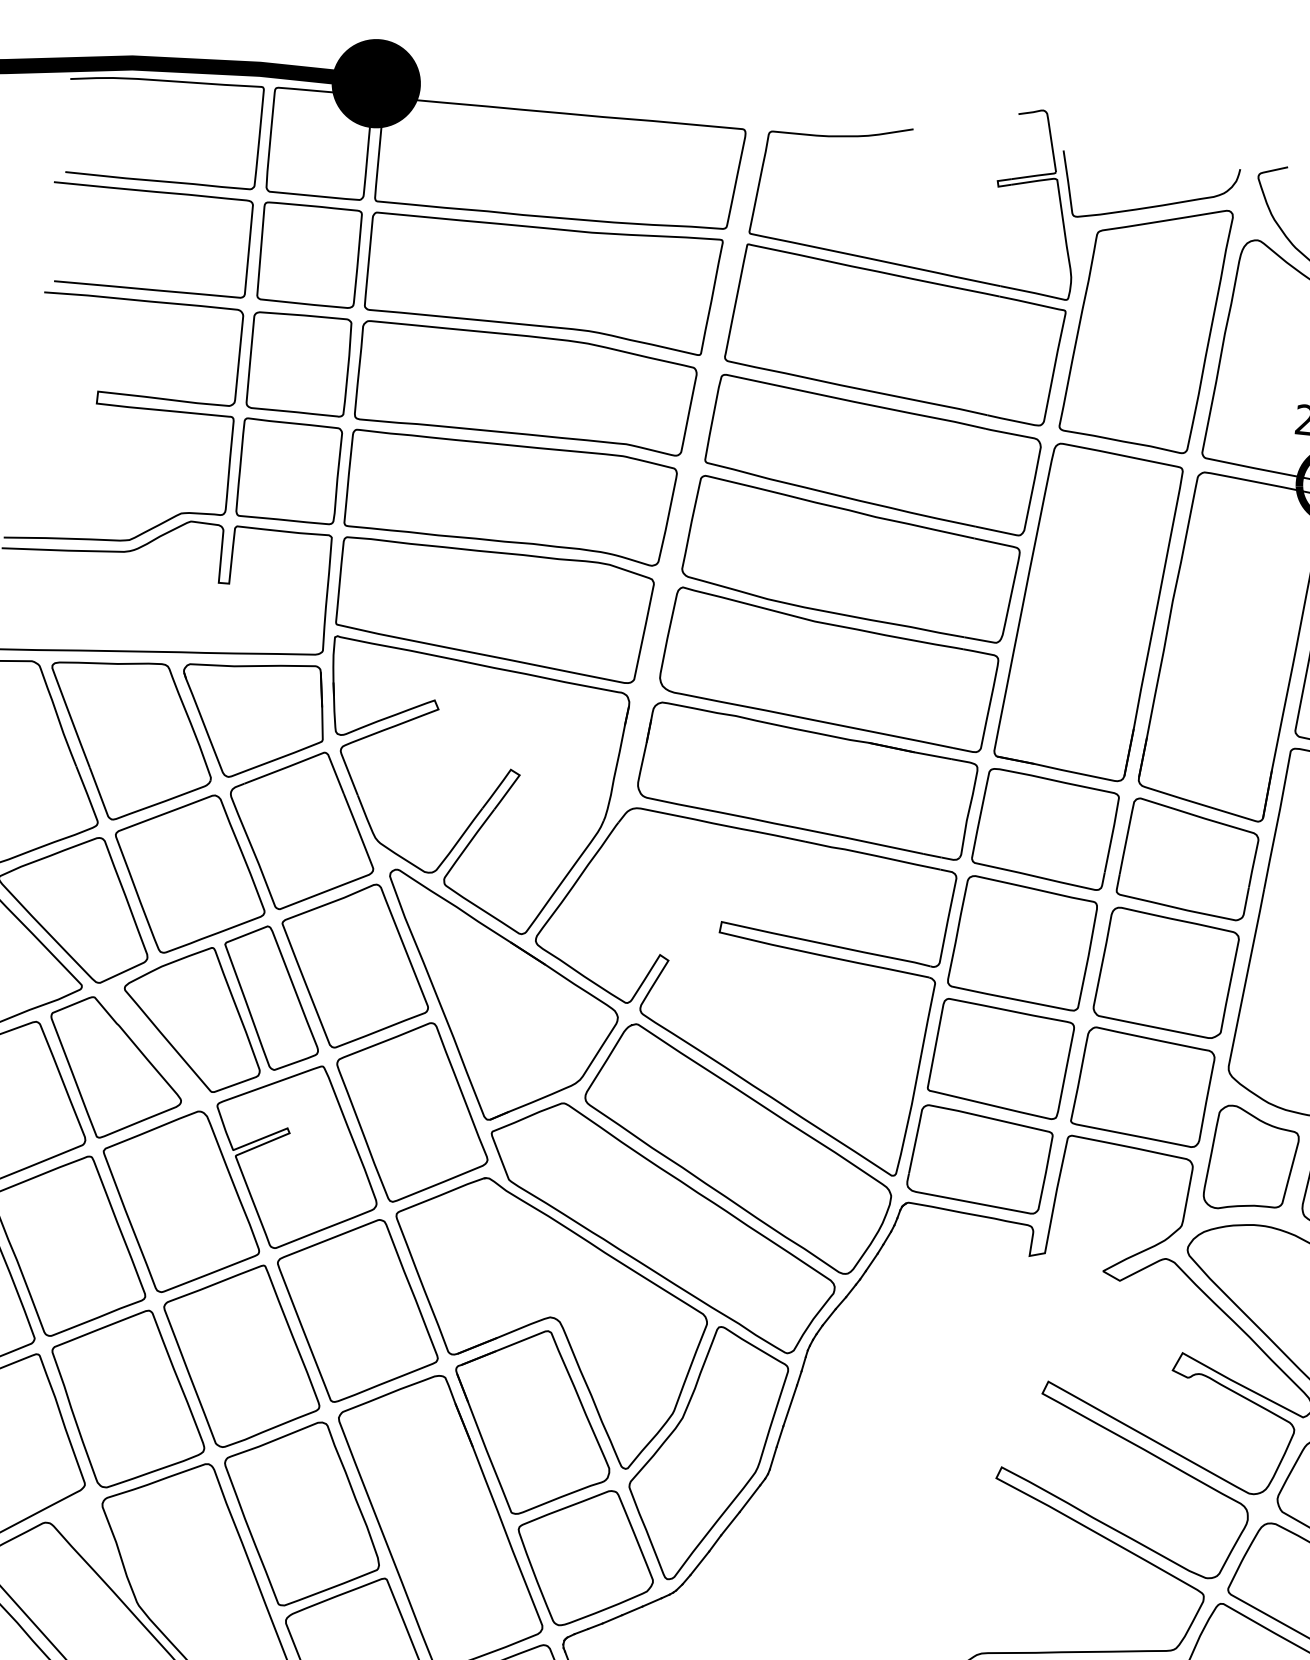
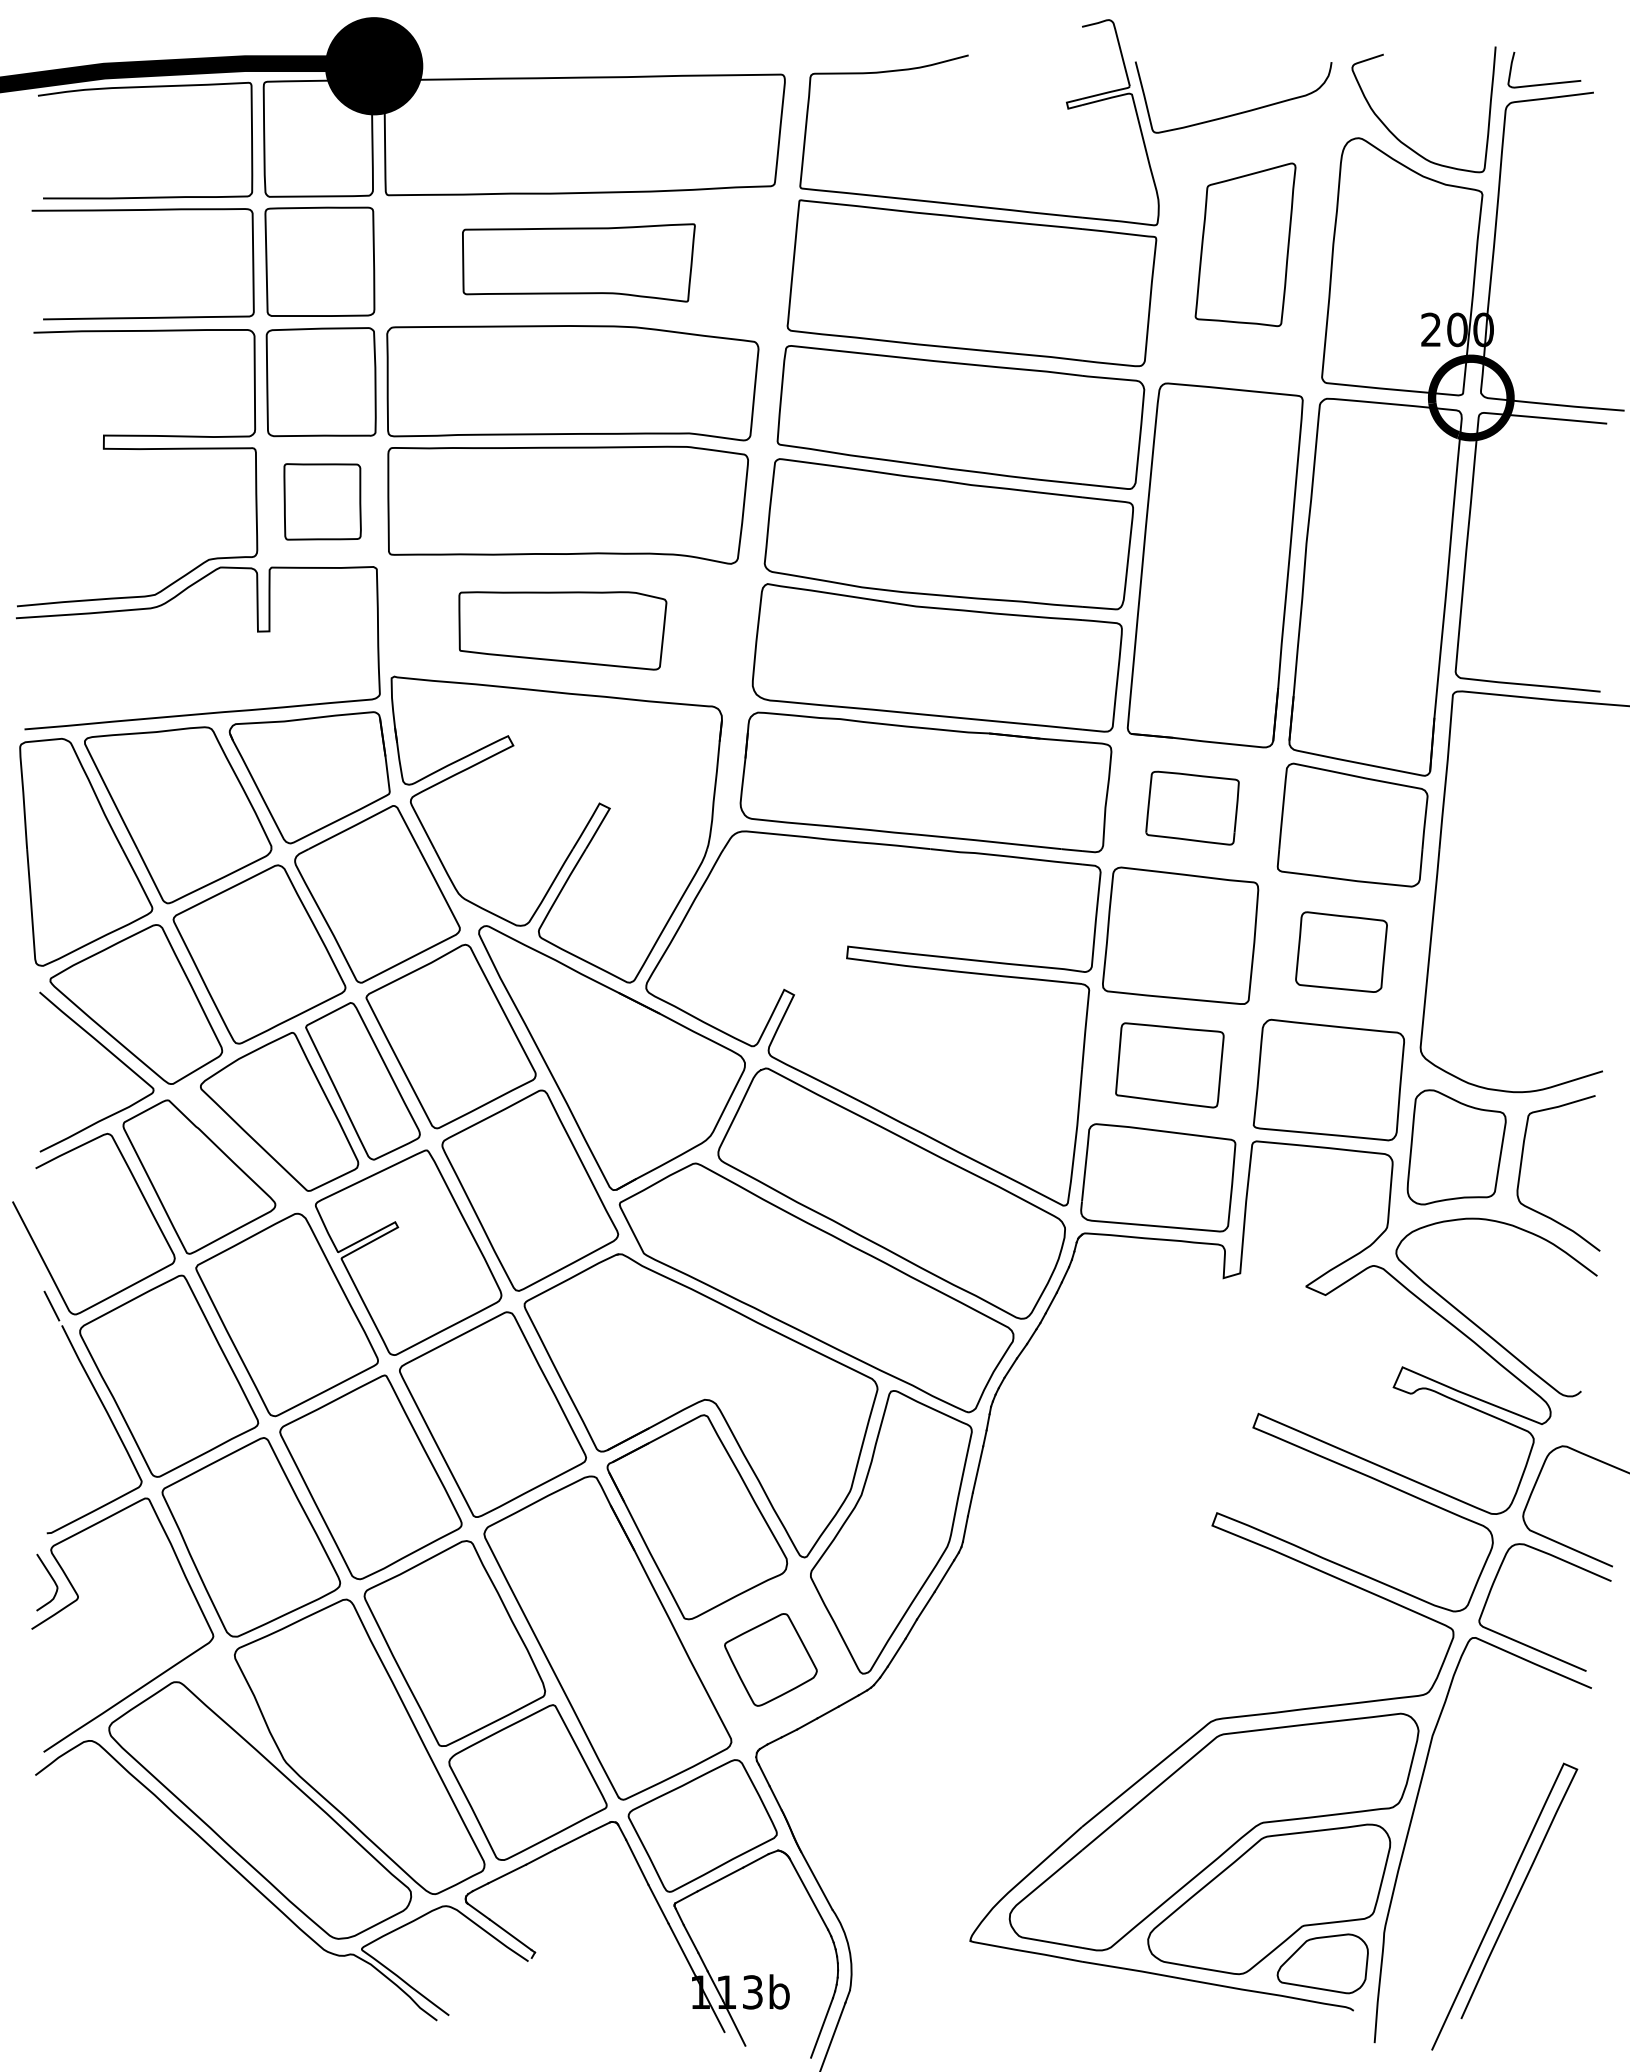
part: (542, 279) -> (578, 262), size x0.6
part: (1145, 325) -> (1245, 244), size x0.6
part: (289, 471) -> (322, 501), size x0.7
part: (493, 610) -> (562, 630), size x0.6
part: (1045, 828) -> (1192, 807), size x0.6
part: (1166, 972) -> (1341, 951), size x0.6
part: (1000, 1059) -> (1169, 1065), size x0.7
part: (585, 1557) -> (770, 1659), size x0.6

